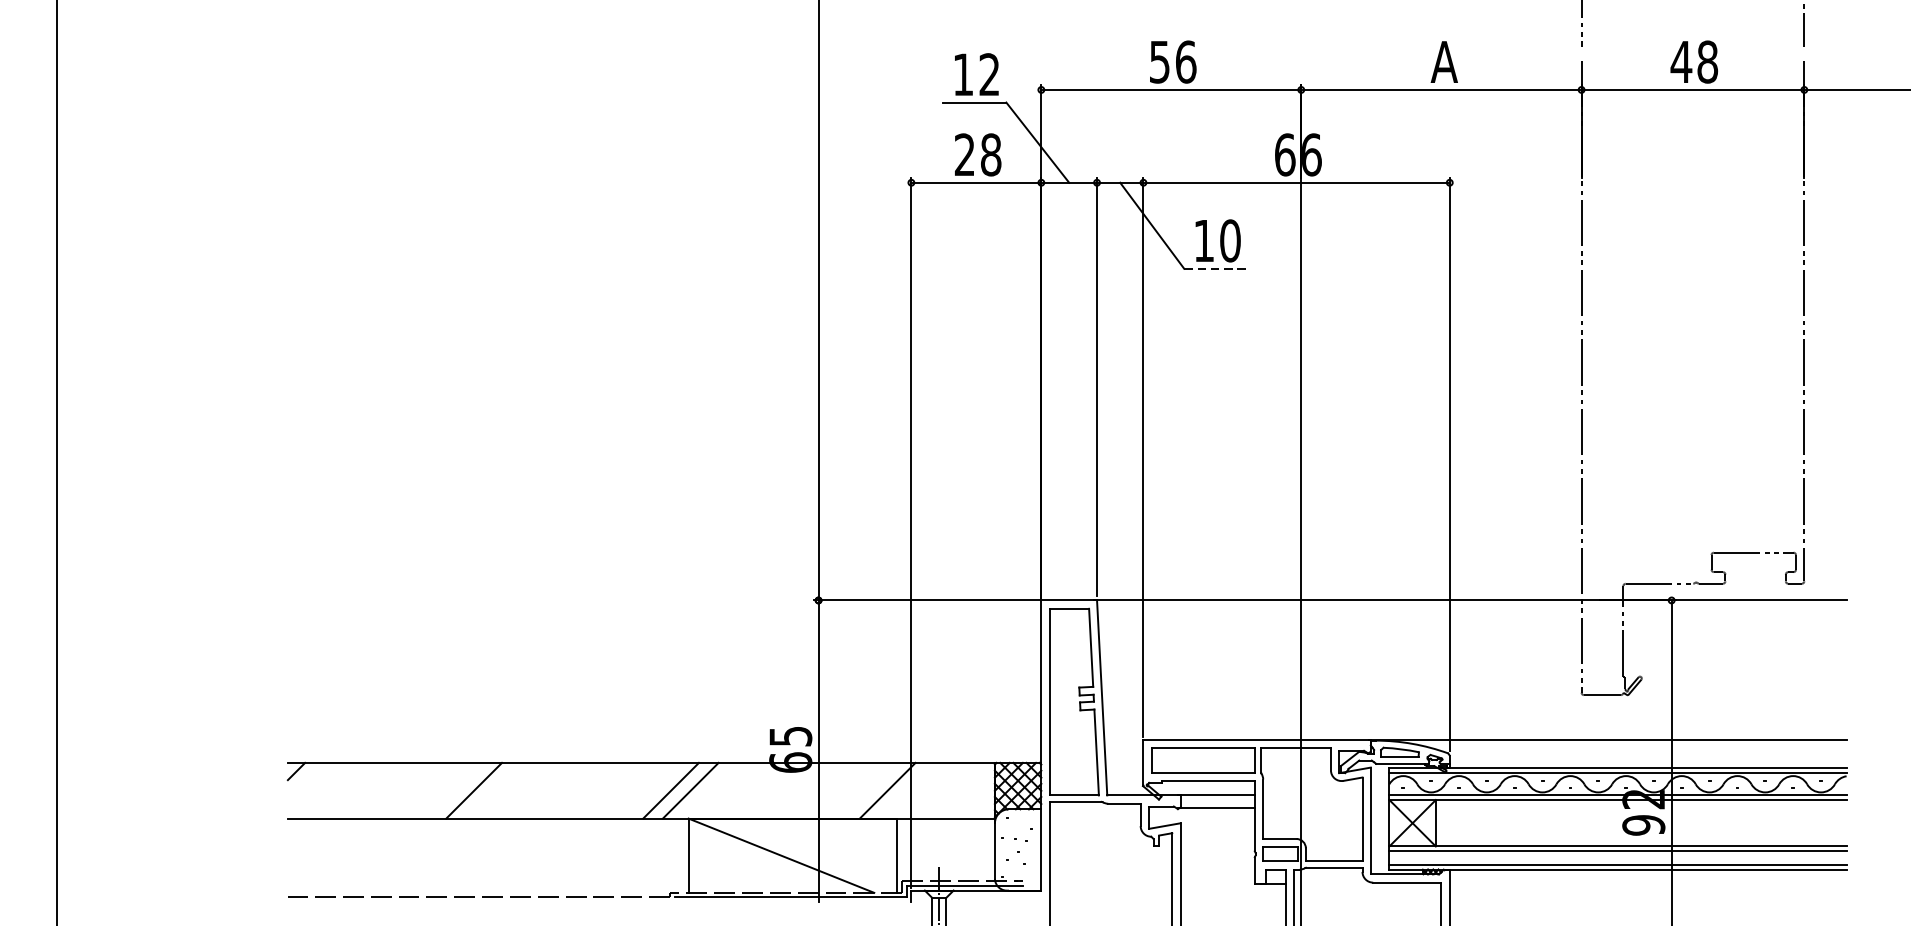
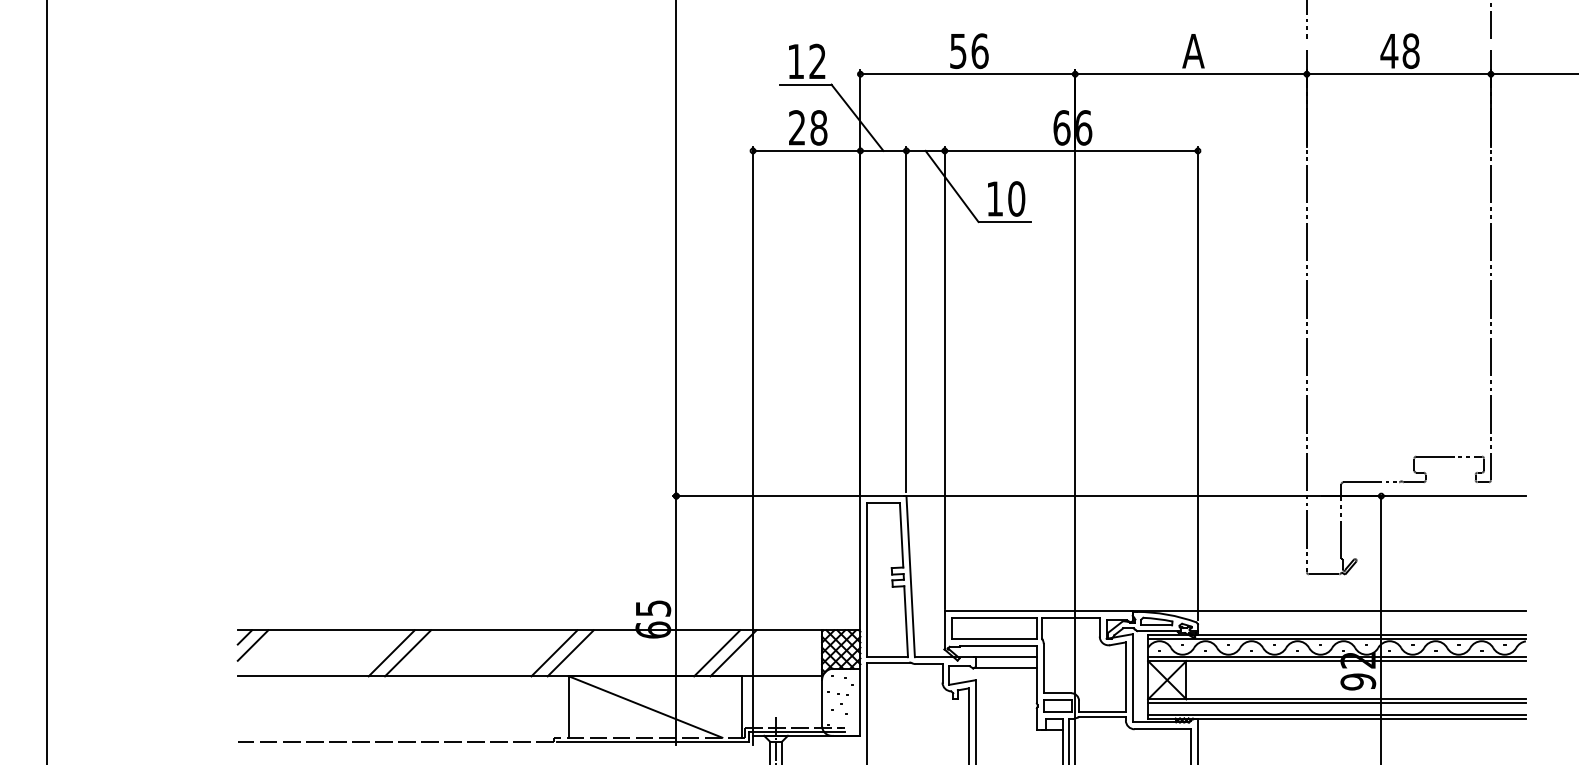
line: (1215, 268) -> (1004, 221), dashed -> solid
line: (305, 781) -> (252, 645), added
line: (494, 790) -> (408, 653), added
line: (868, 790) -> (717, 653), added

